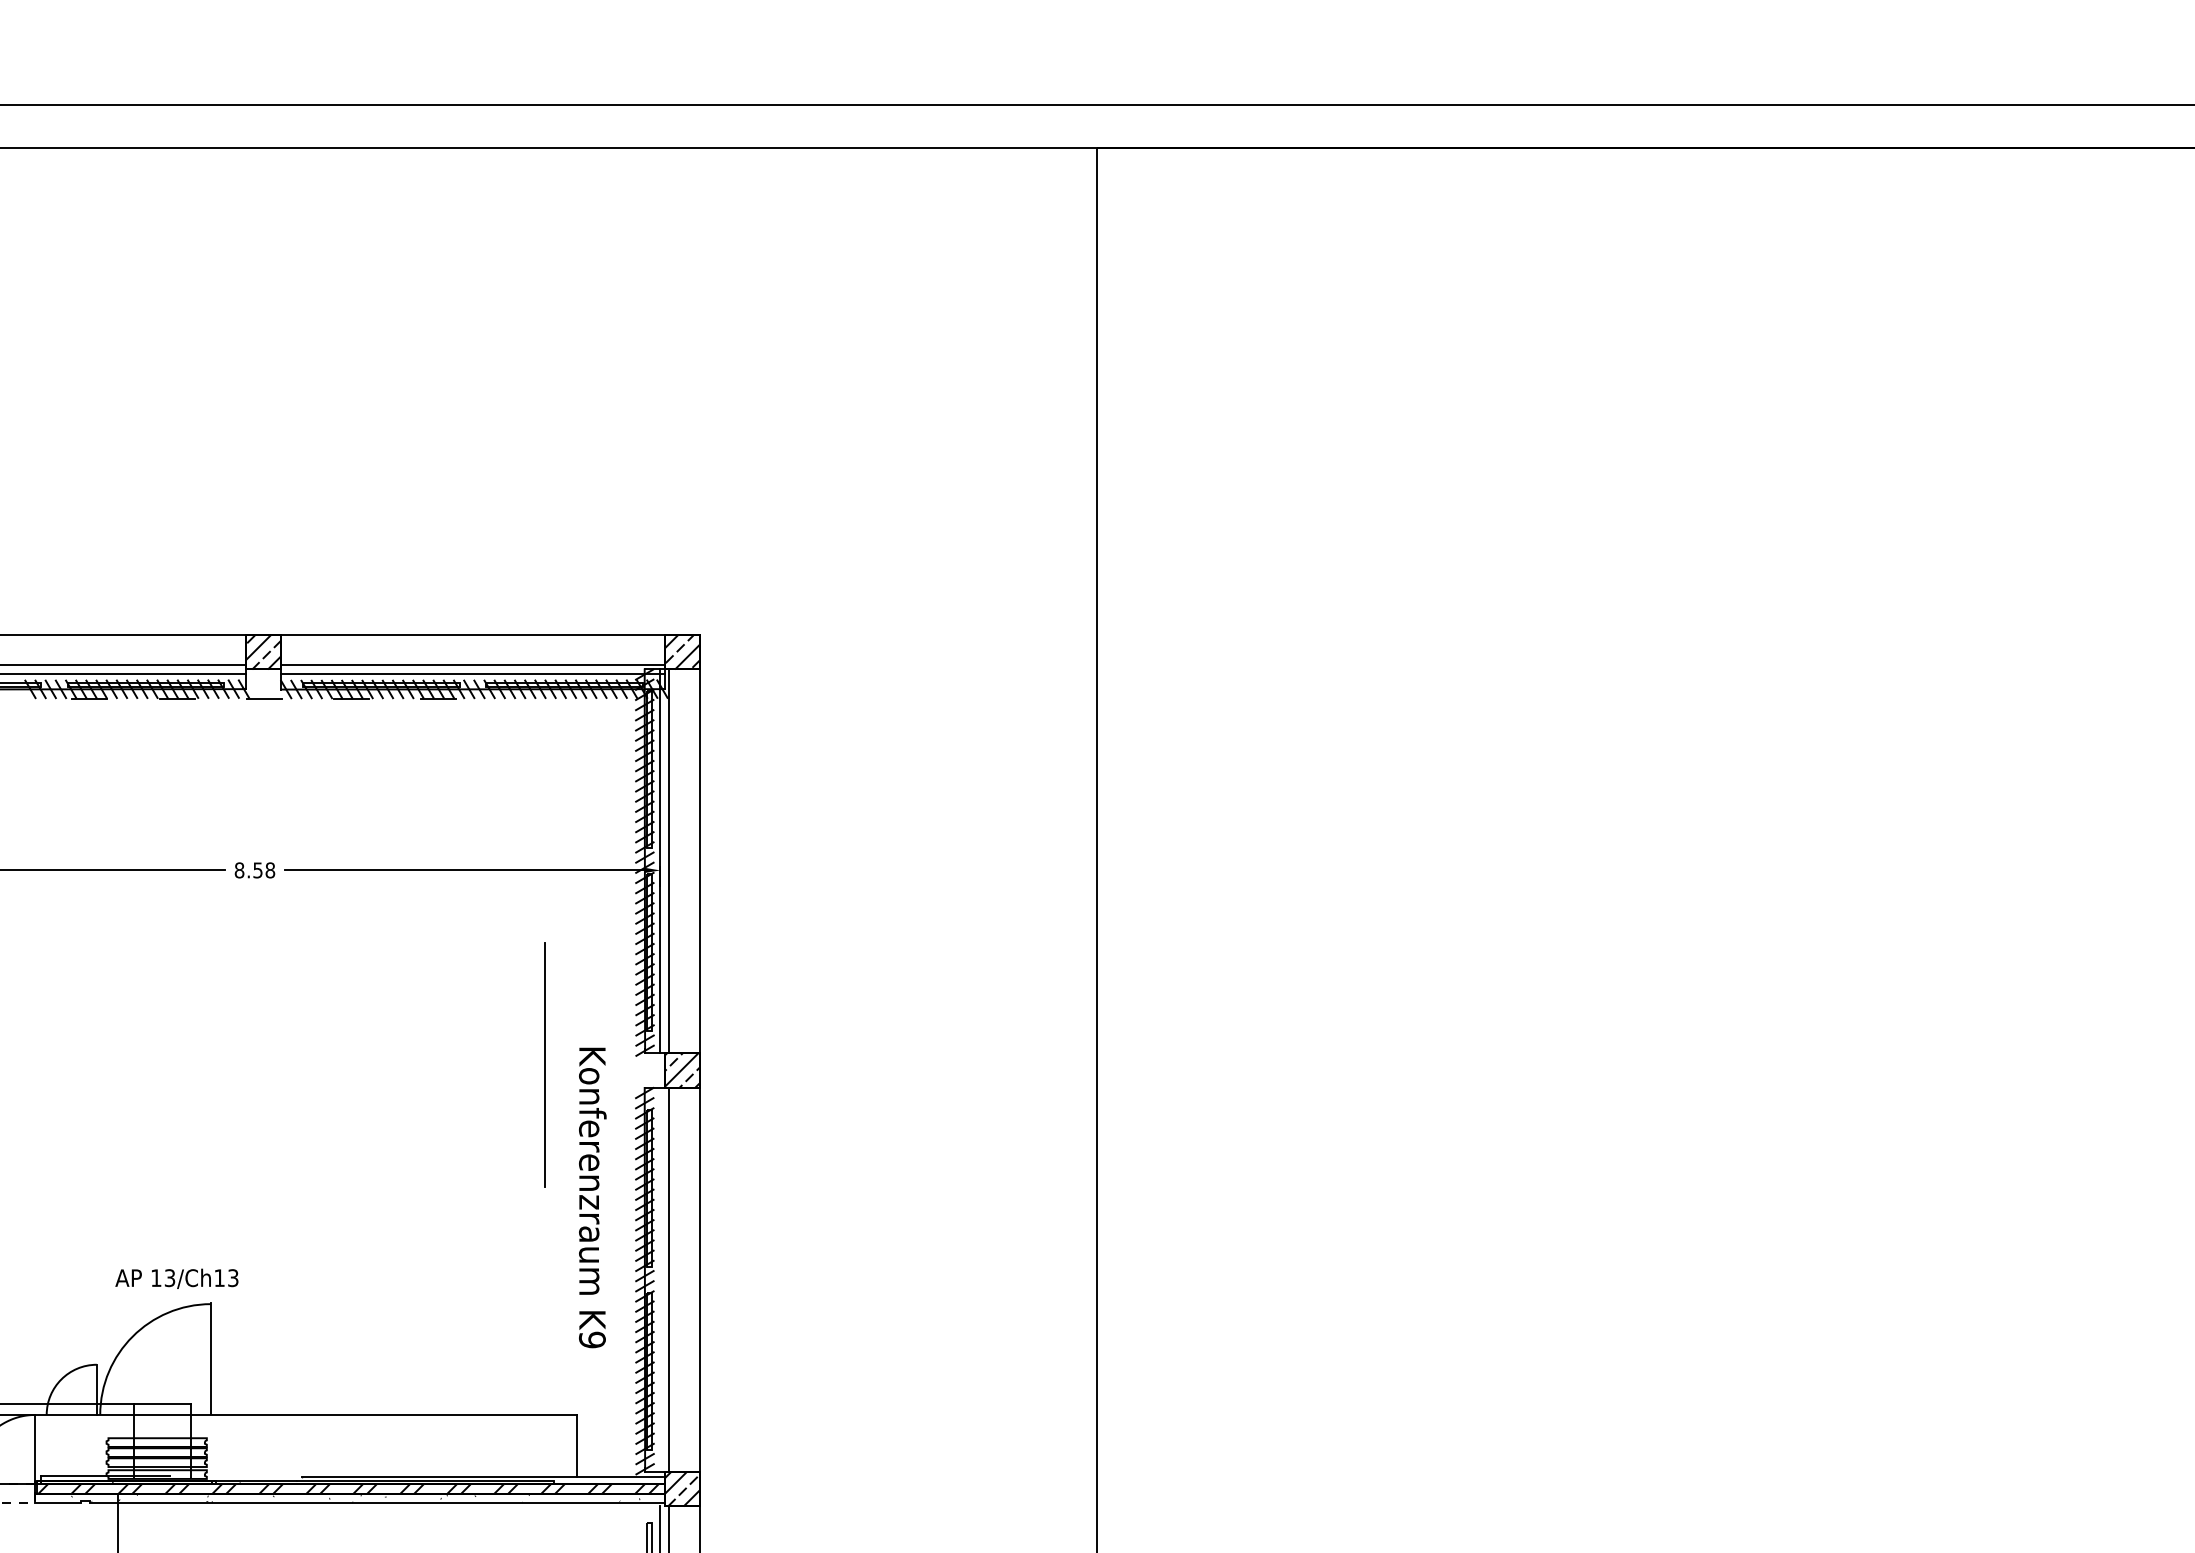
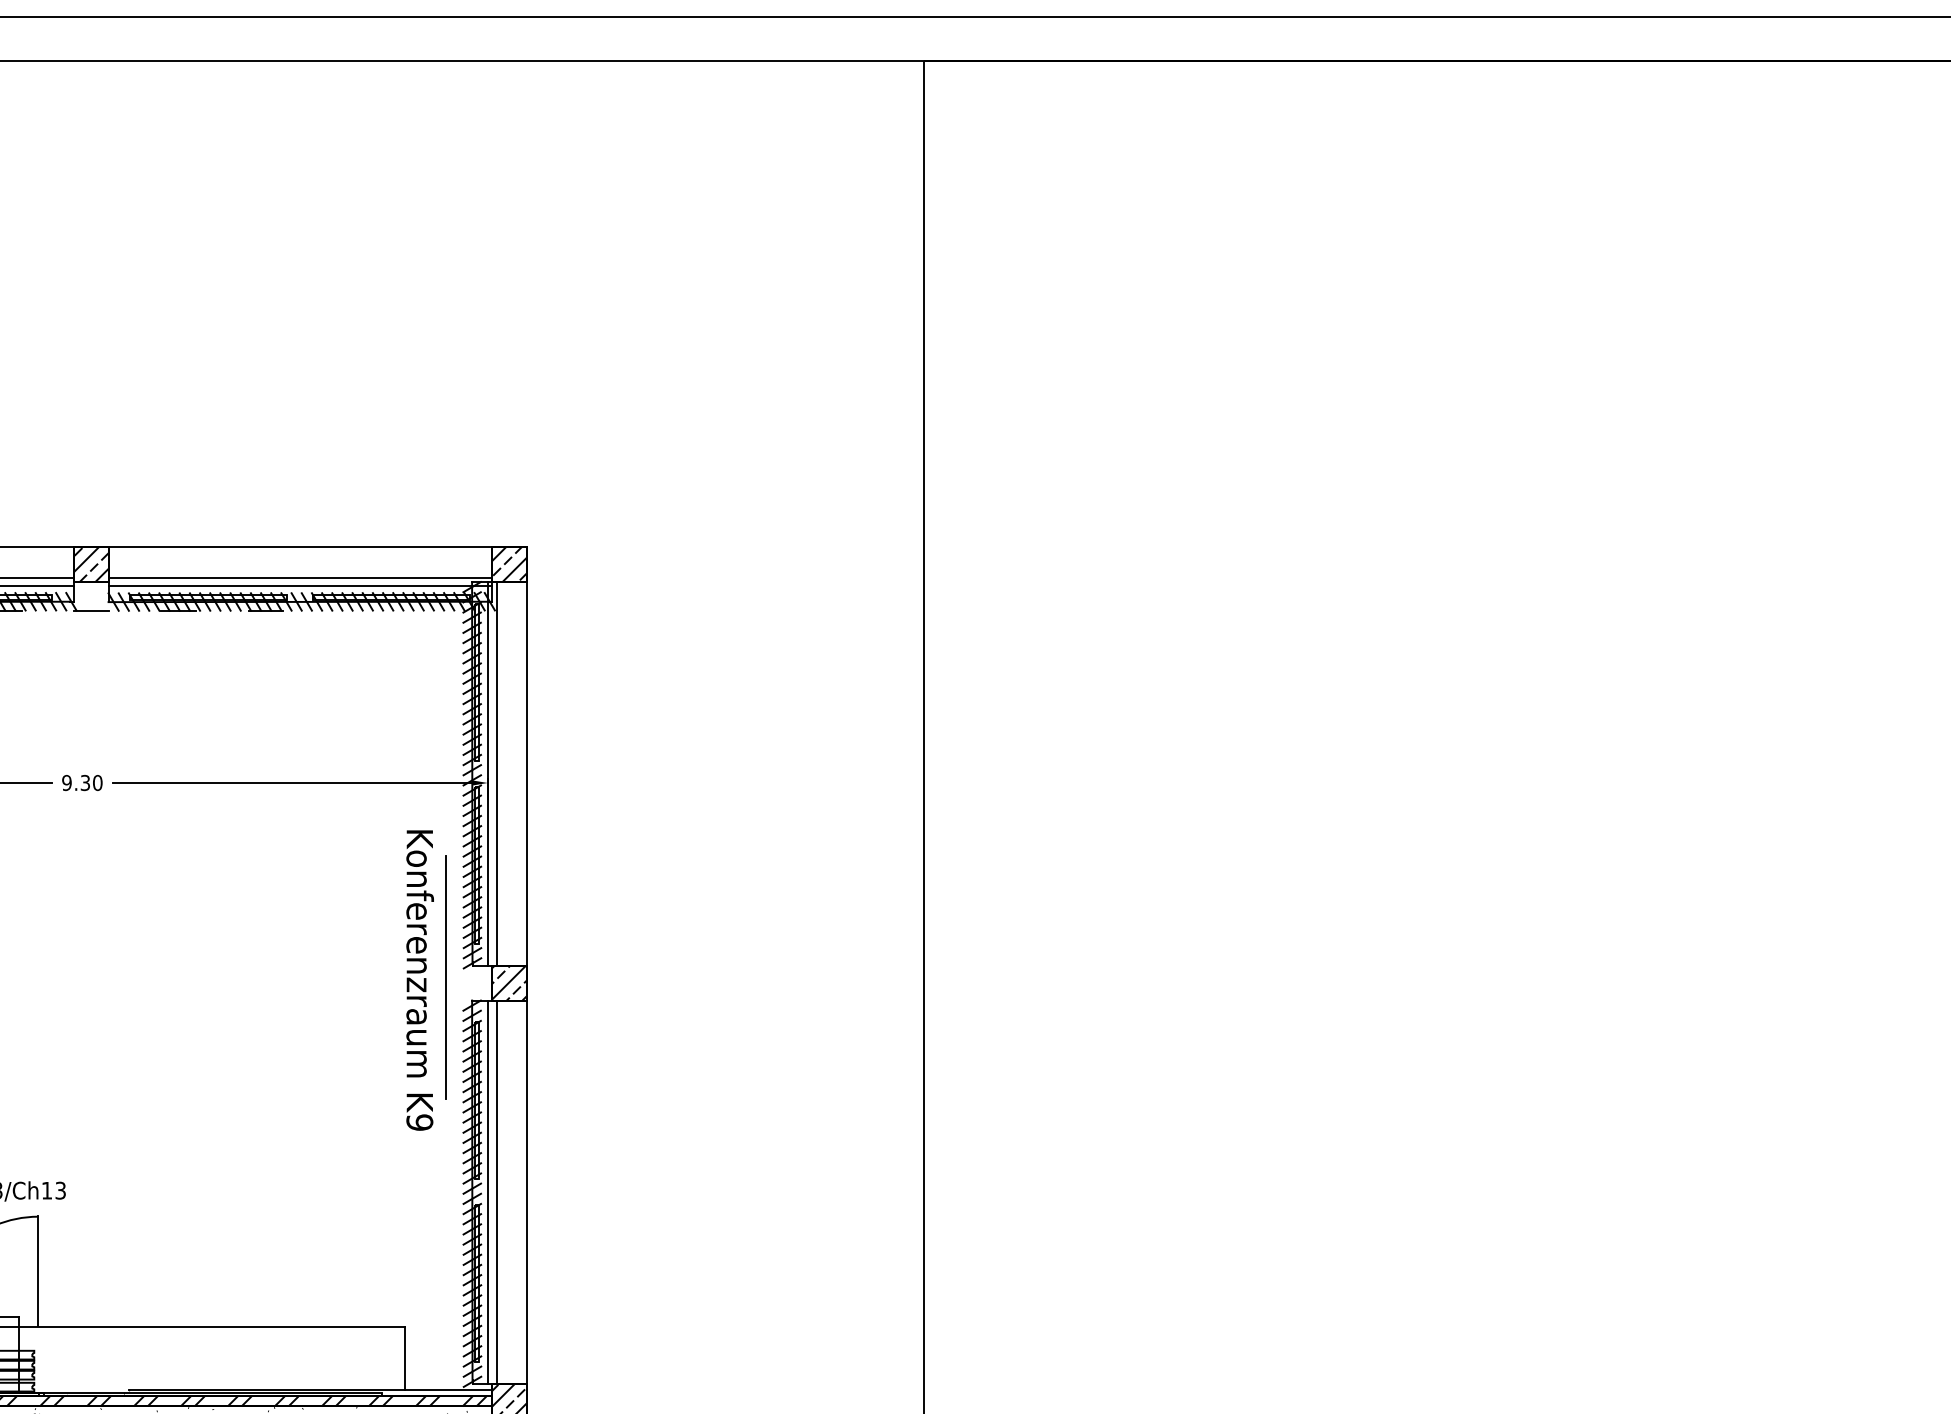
text: (254, 870) -> (81, 783), 8.58 -> 9.30
line: (544, 1064) -> (444, 977), moved
text: (592, 1197) -> (419, 980), moved
line: (660, 1279) -> (487, 1192), added

